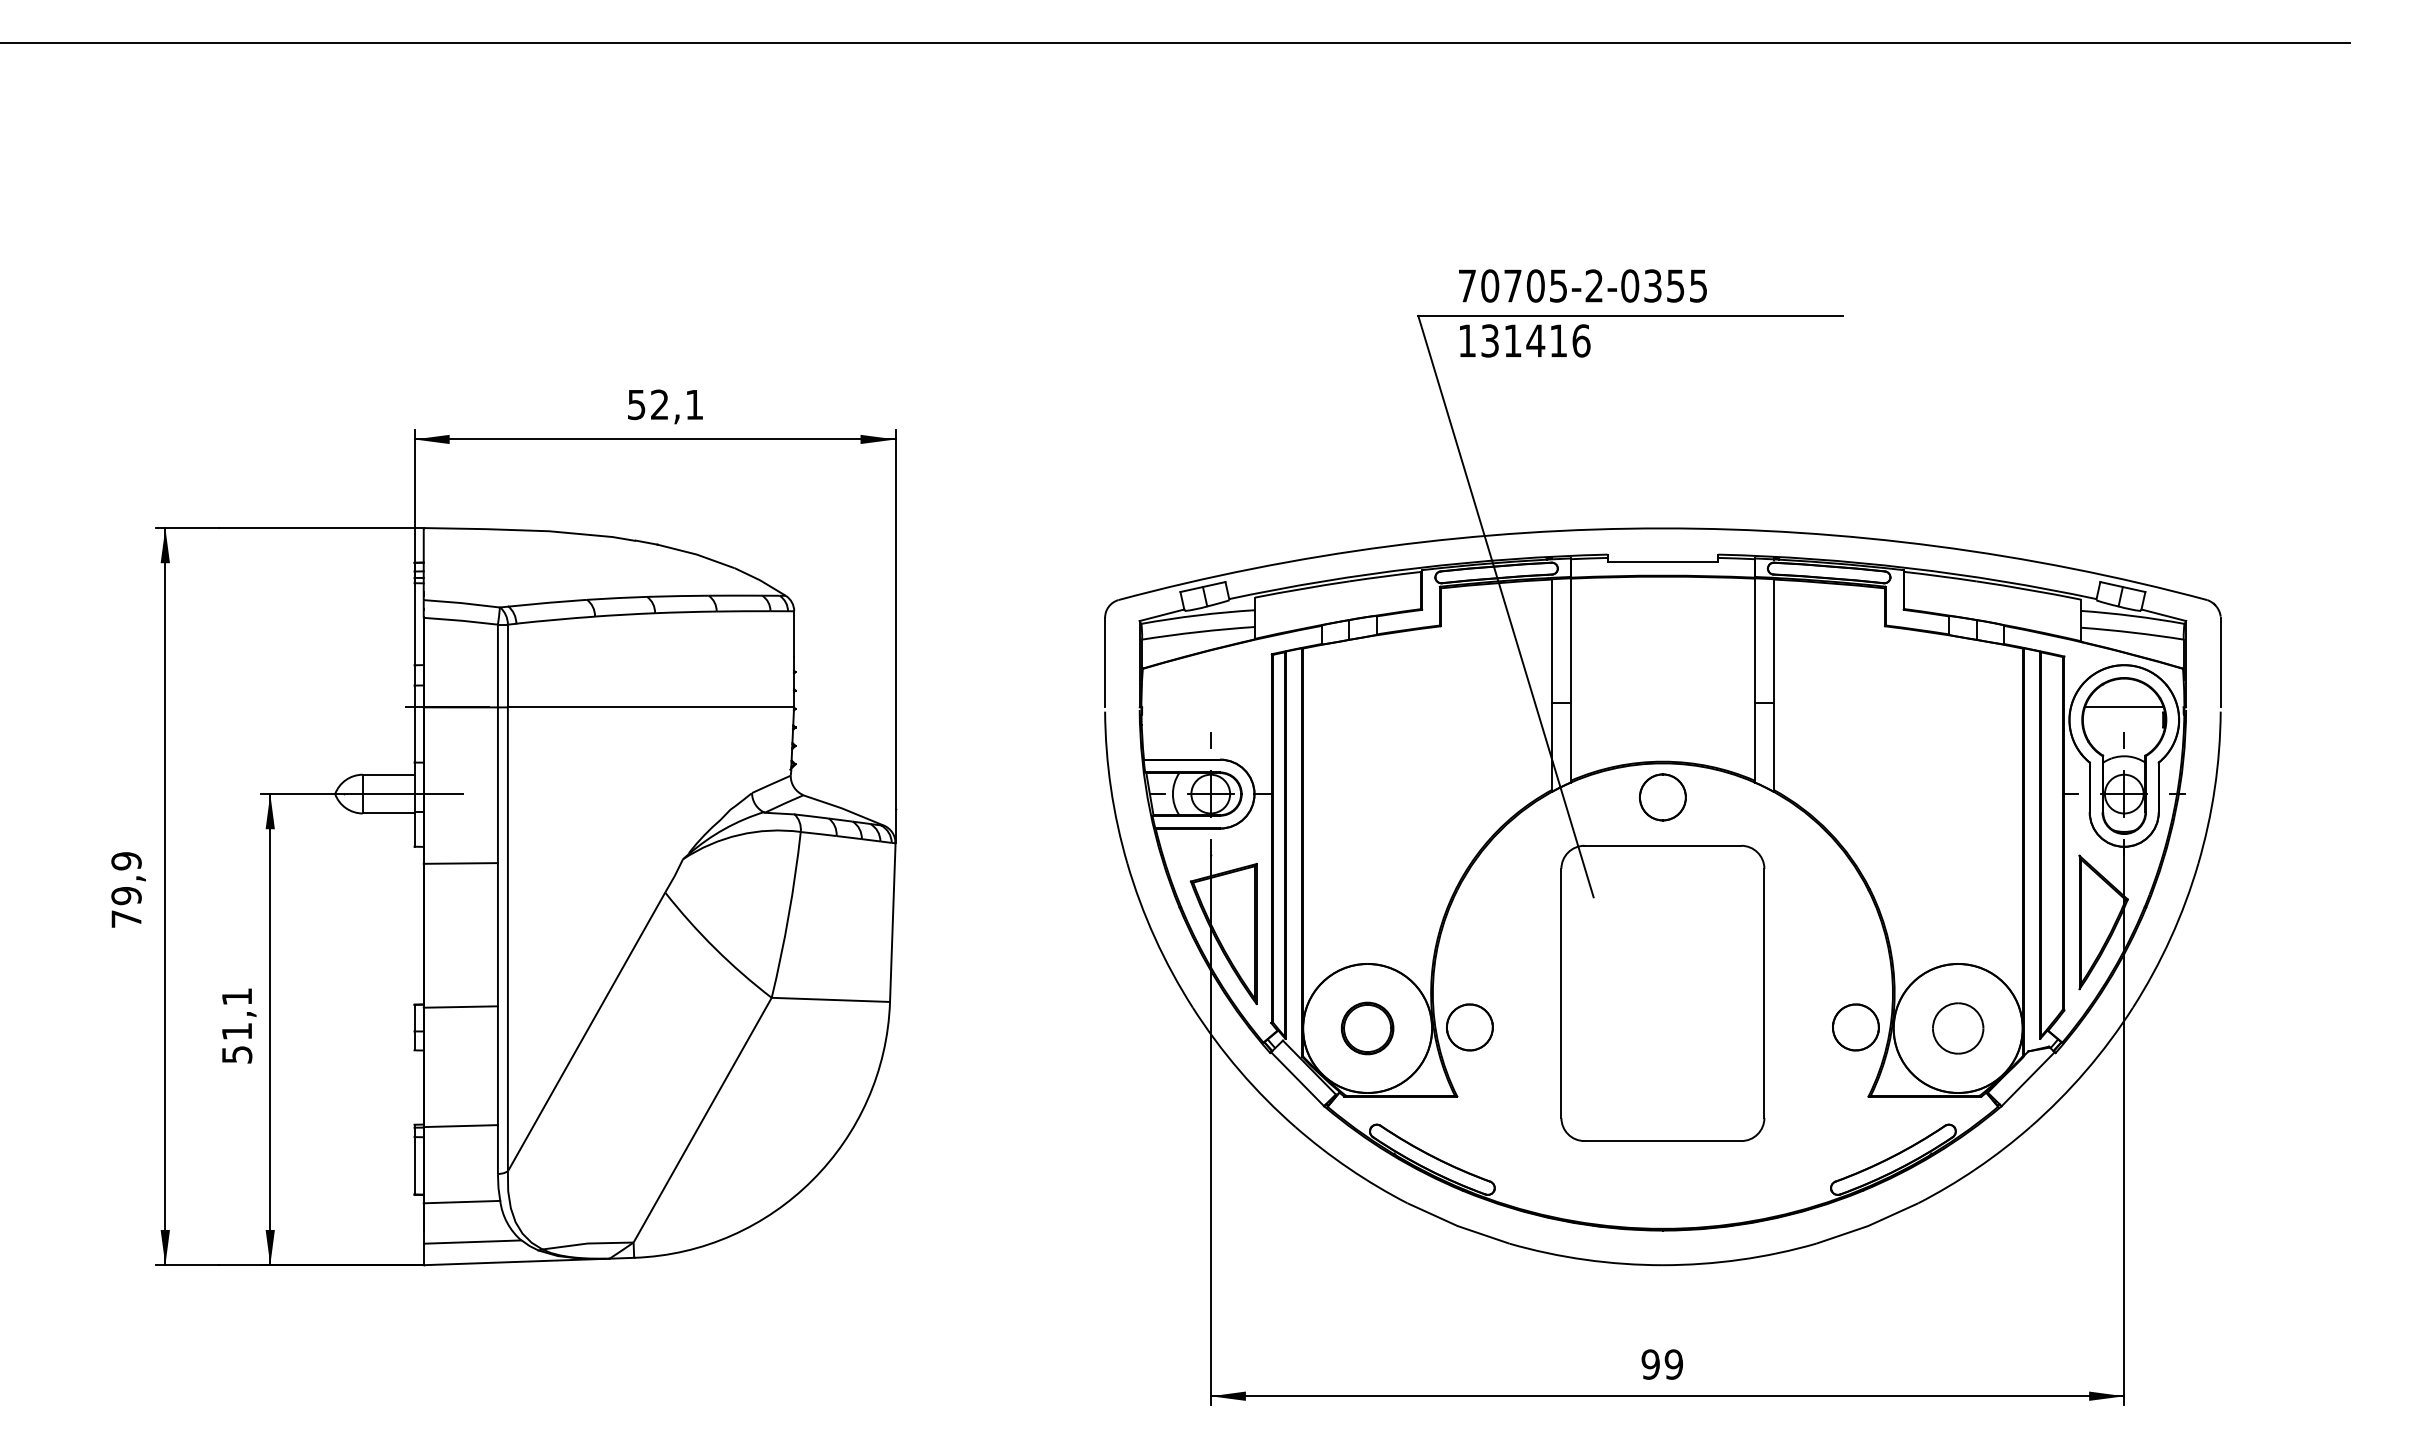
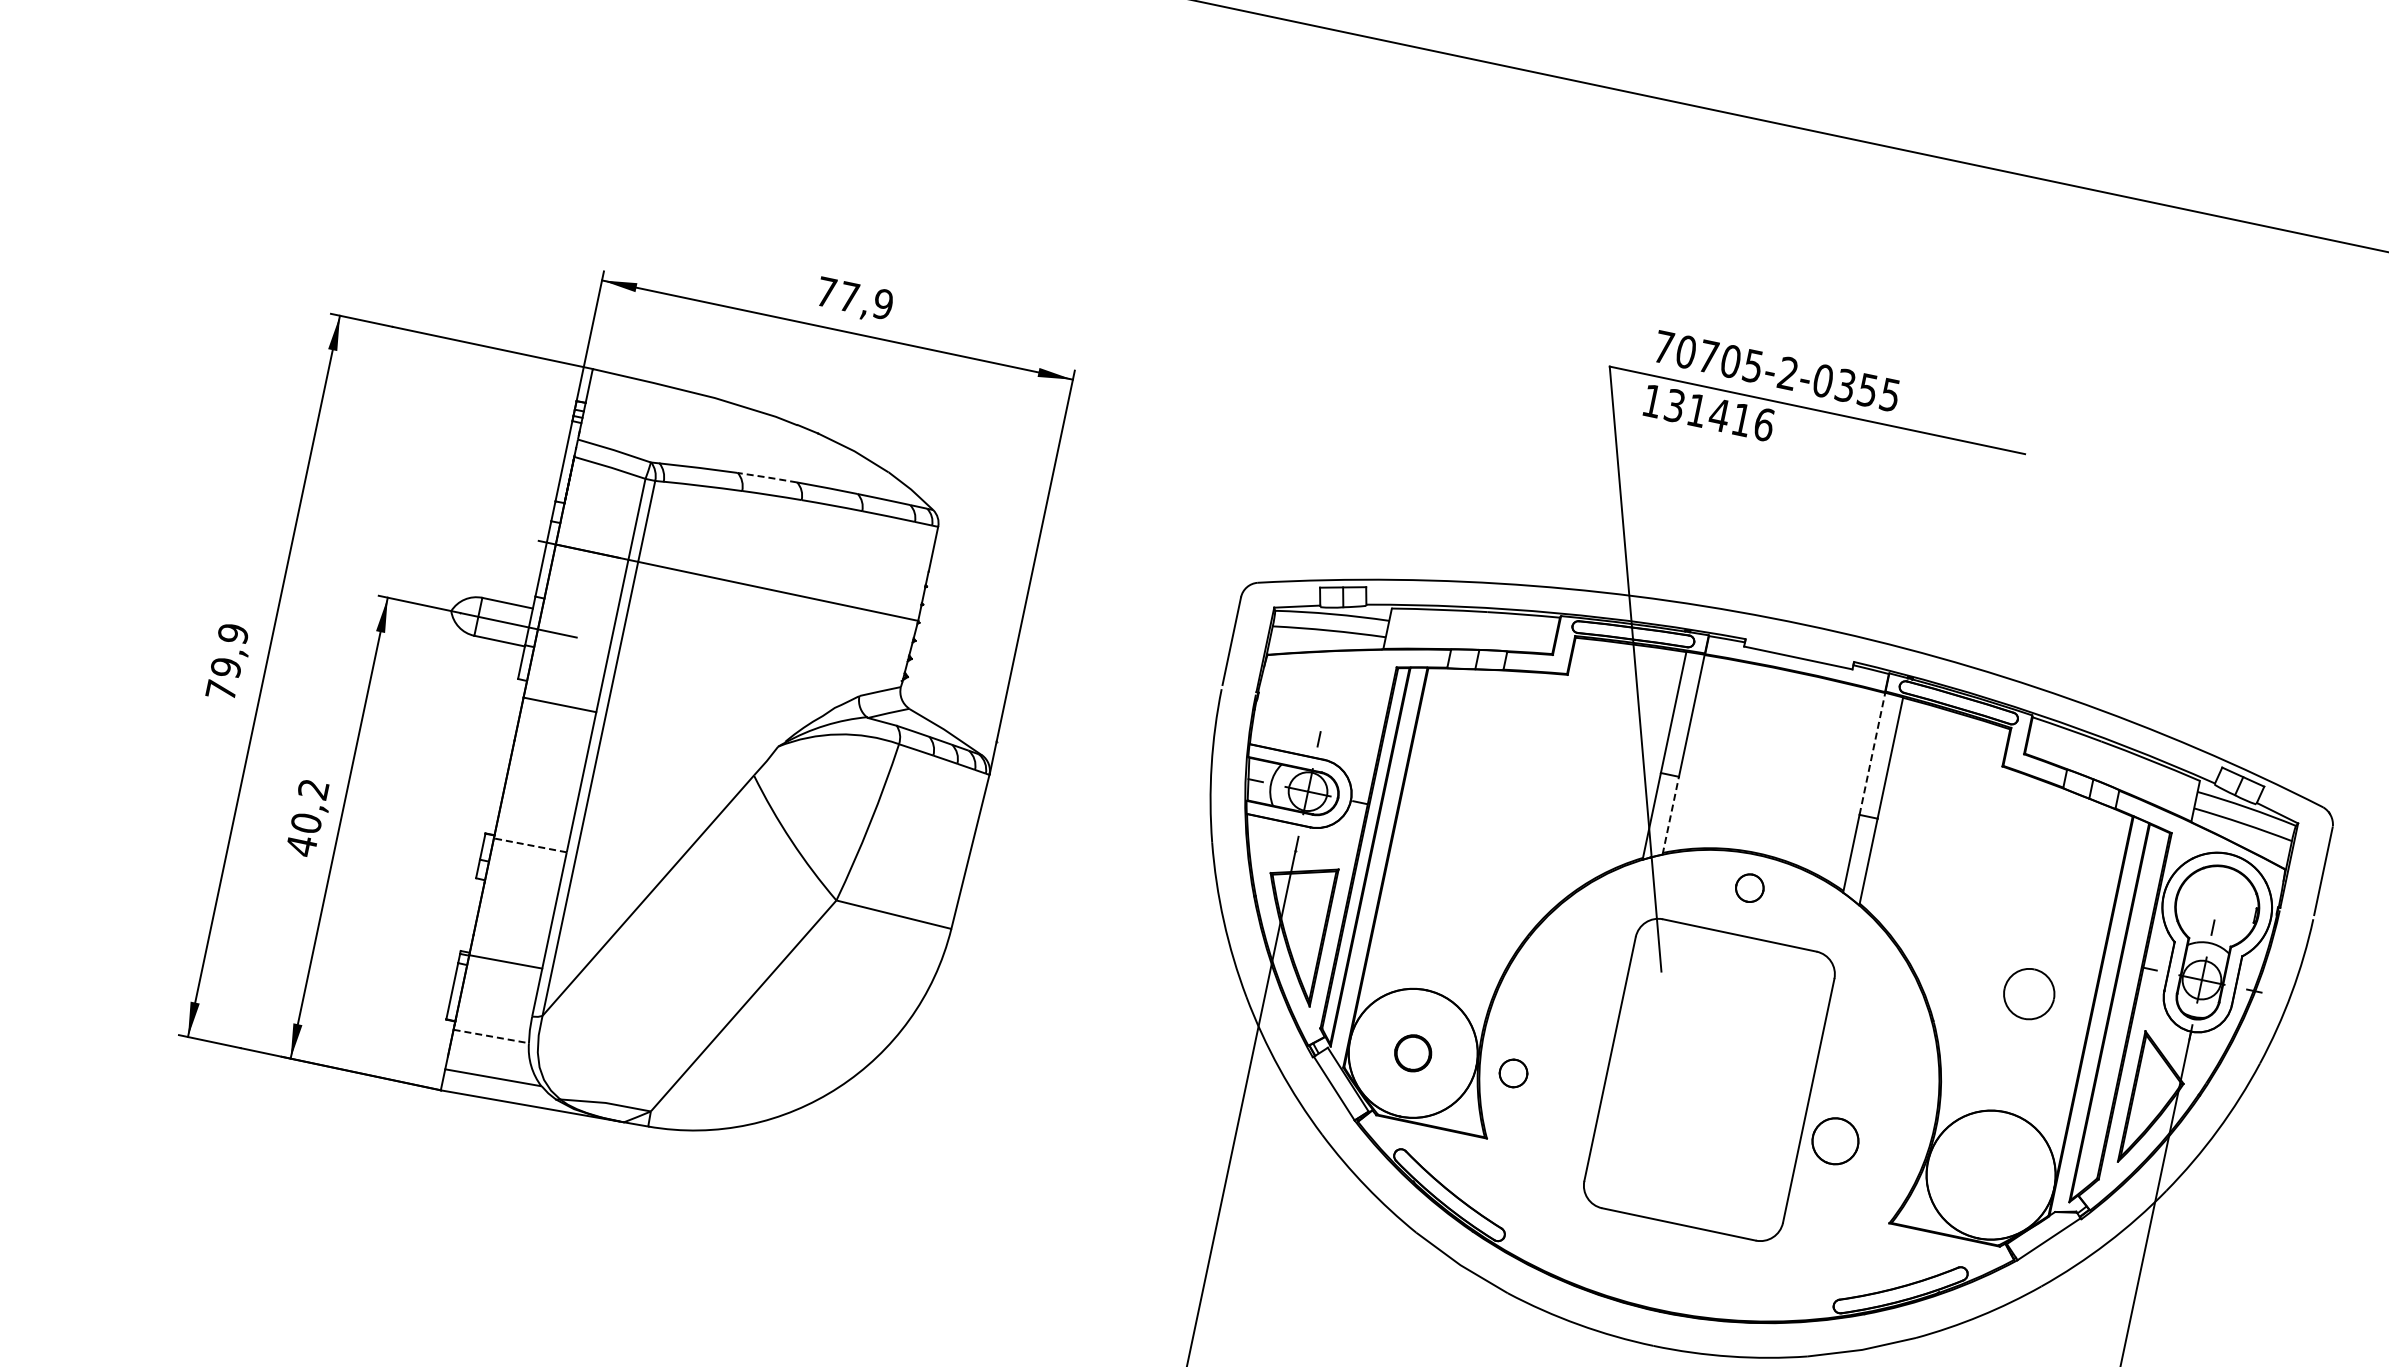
text: (665, 404) -> (854, 298), 52,1 -> 77,9
line: (617, 598) -> (767, 477), solid -> dashed
line: (1755, 640) -> (1872, 753), solid -> dashed
line: (2123, 707) -> (2219, 895), removed
line: (1570, 742) -> (1670, 815), solid -> dashed
part: (1662, 797) -> (1749, 888), size x0.6
line: (460, 1007) -> (529, 845), solid -> dashed
text: (236, 1026) -> (306, 818), 51,1 -> 40,2
part: (1469, 1027) -> (1513, 1073), size x0.6
part: (1855, 1027) -> (1835, 1141), moved
part: (1367, 1028) -> (1413, 1053), size x0.7
part: (1958, 1028) -> (2029, 994), moved
line: (462, 1202) -> (491, 1036), solid -> dashed

